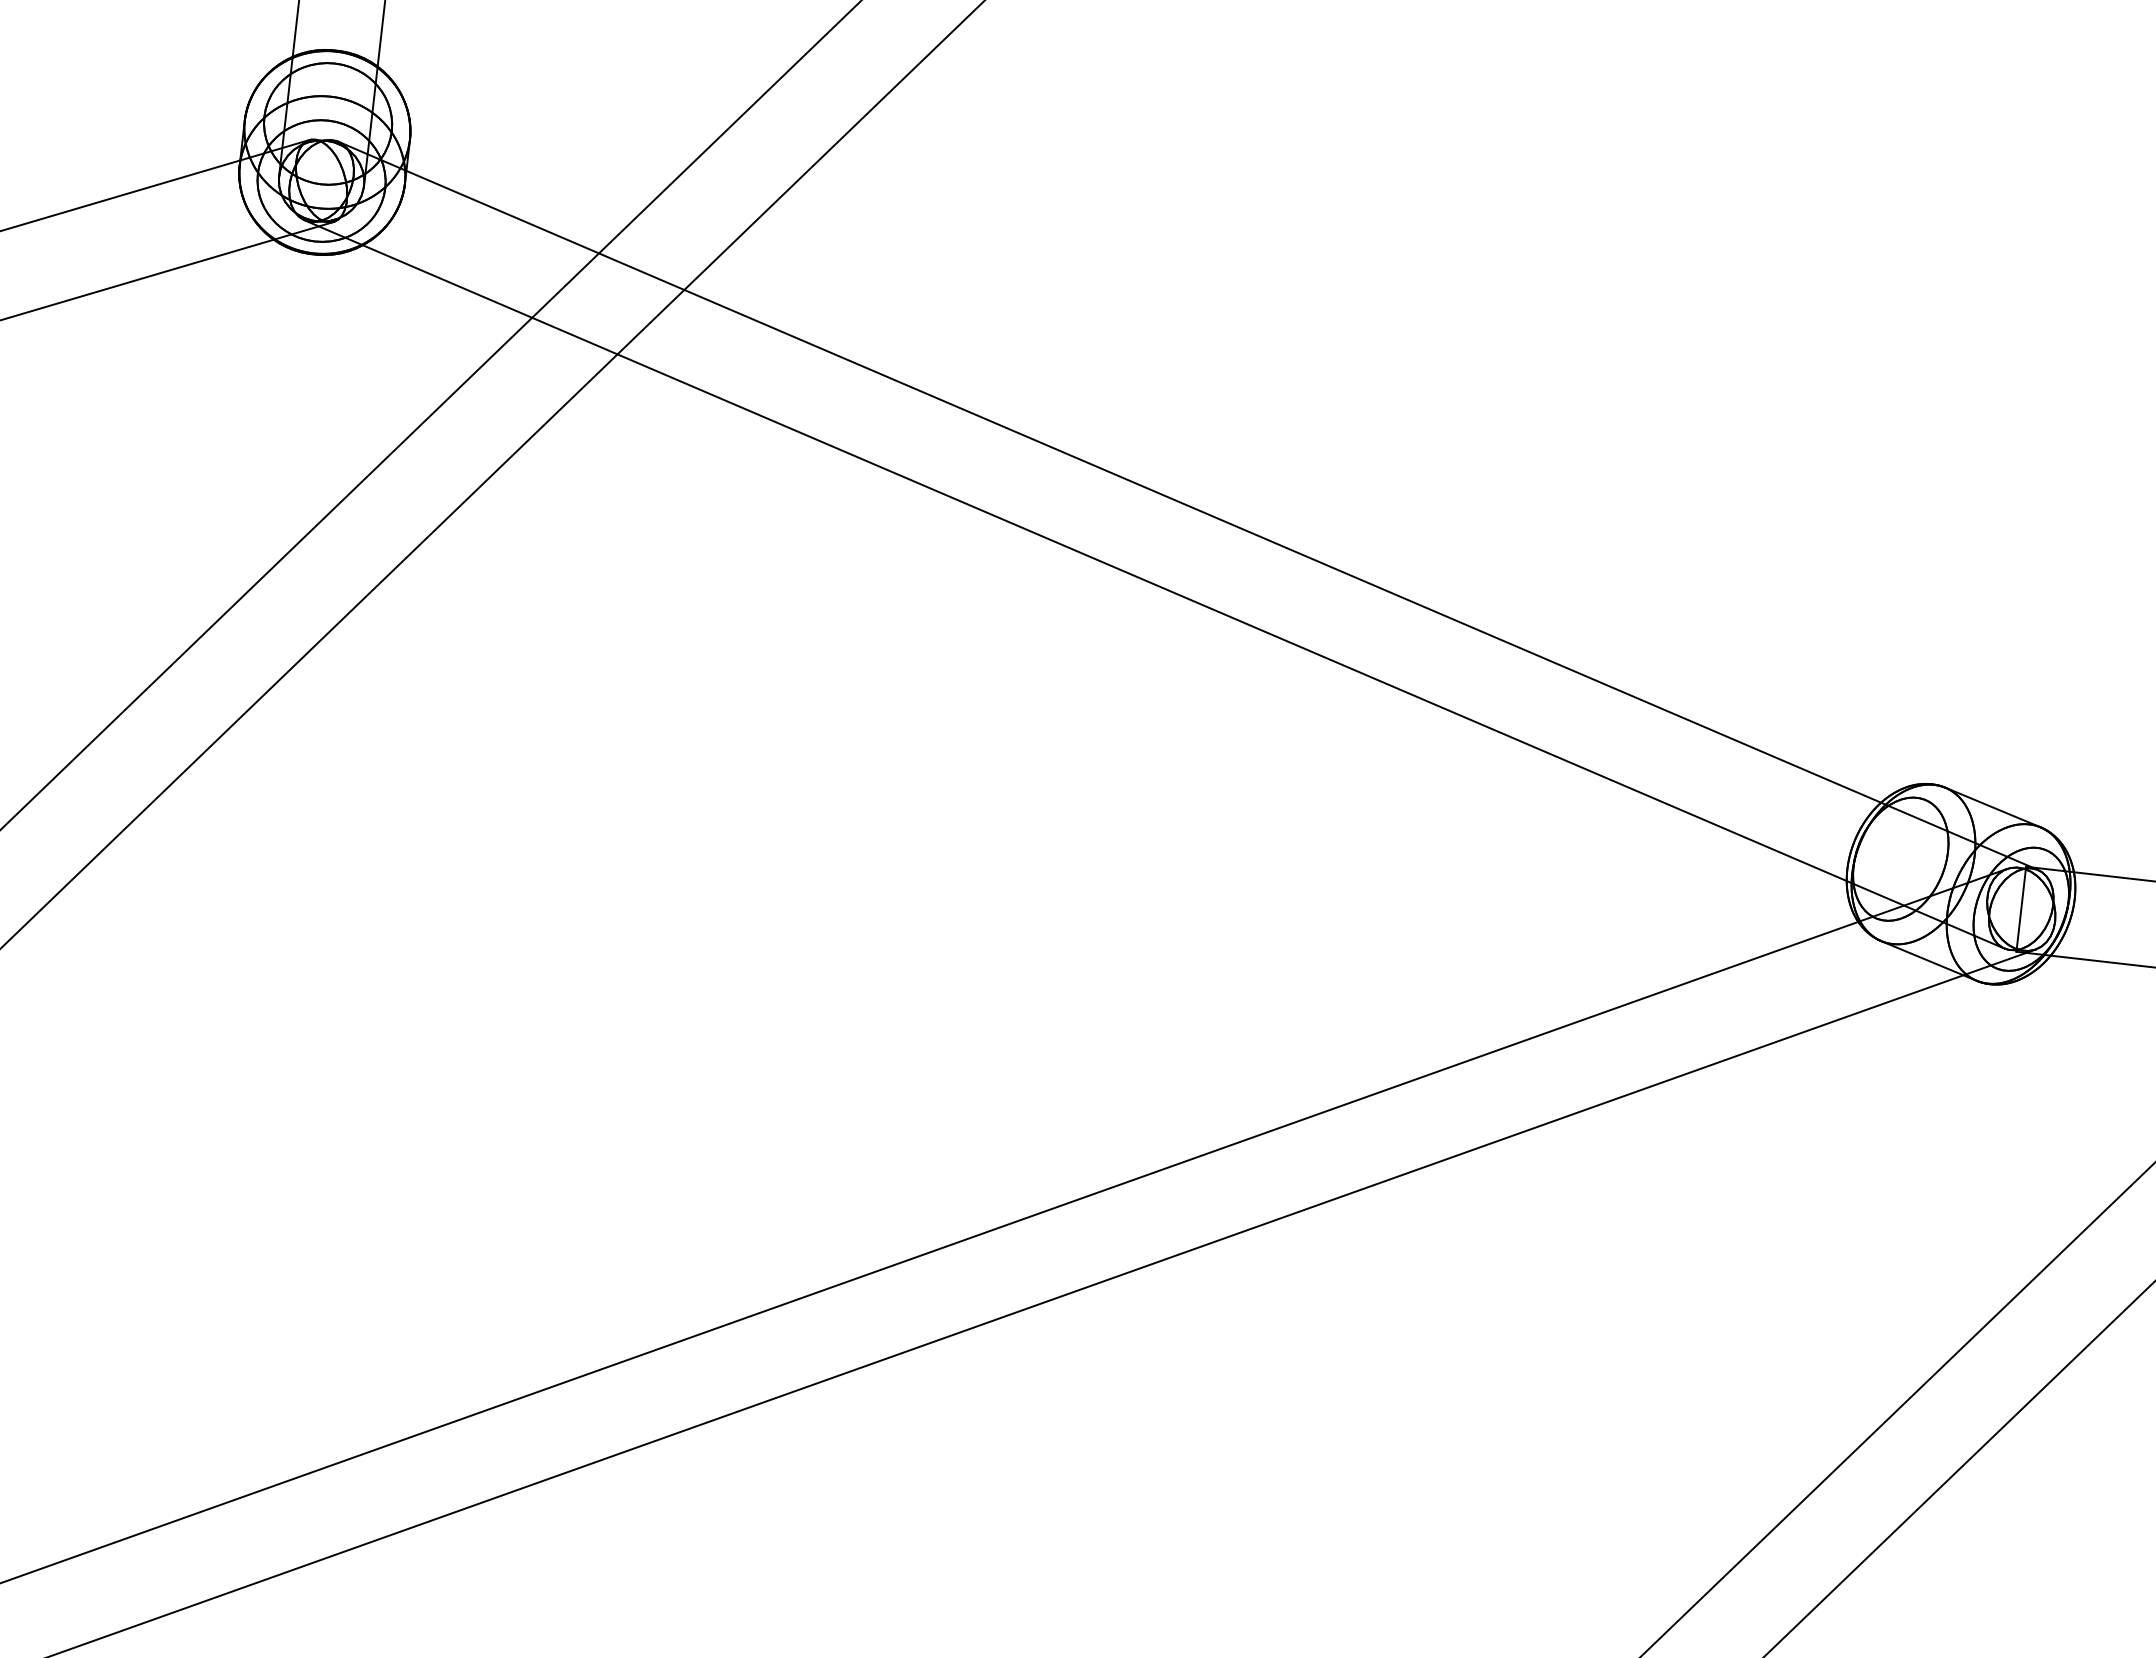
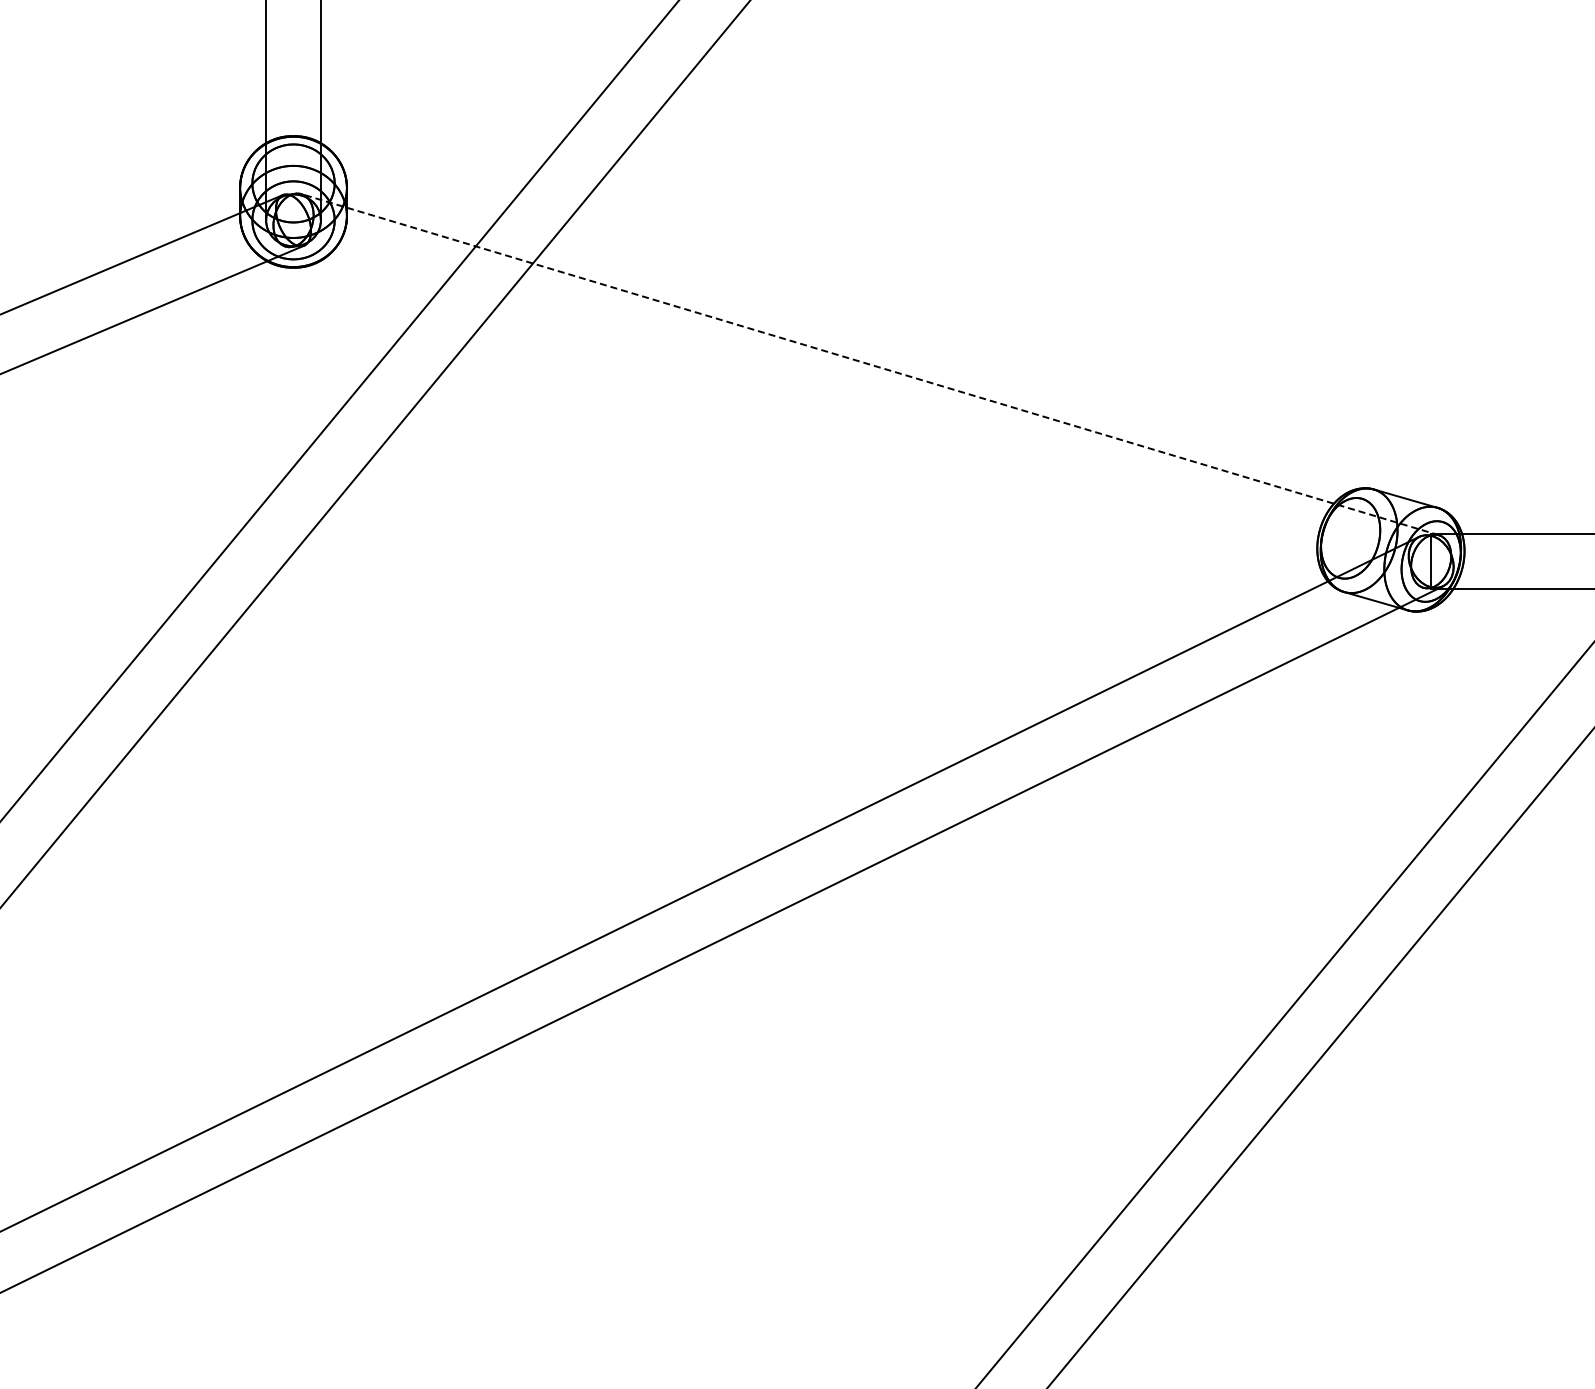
line: (1188, 505) -> (870, 364), solid -> dashed
line: (1154, 583) -> (854, 416), removed

